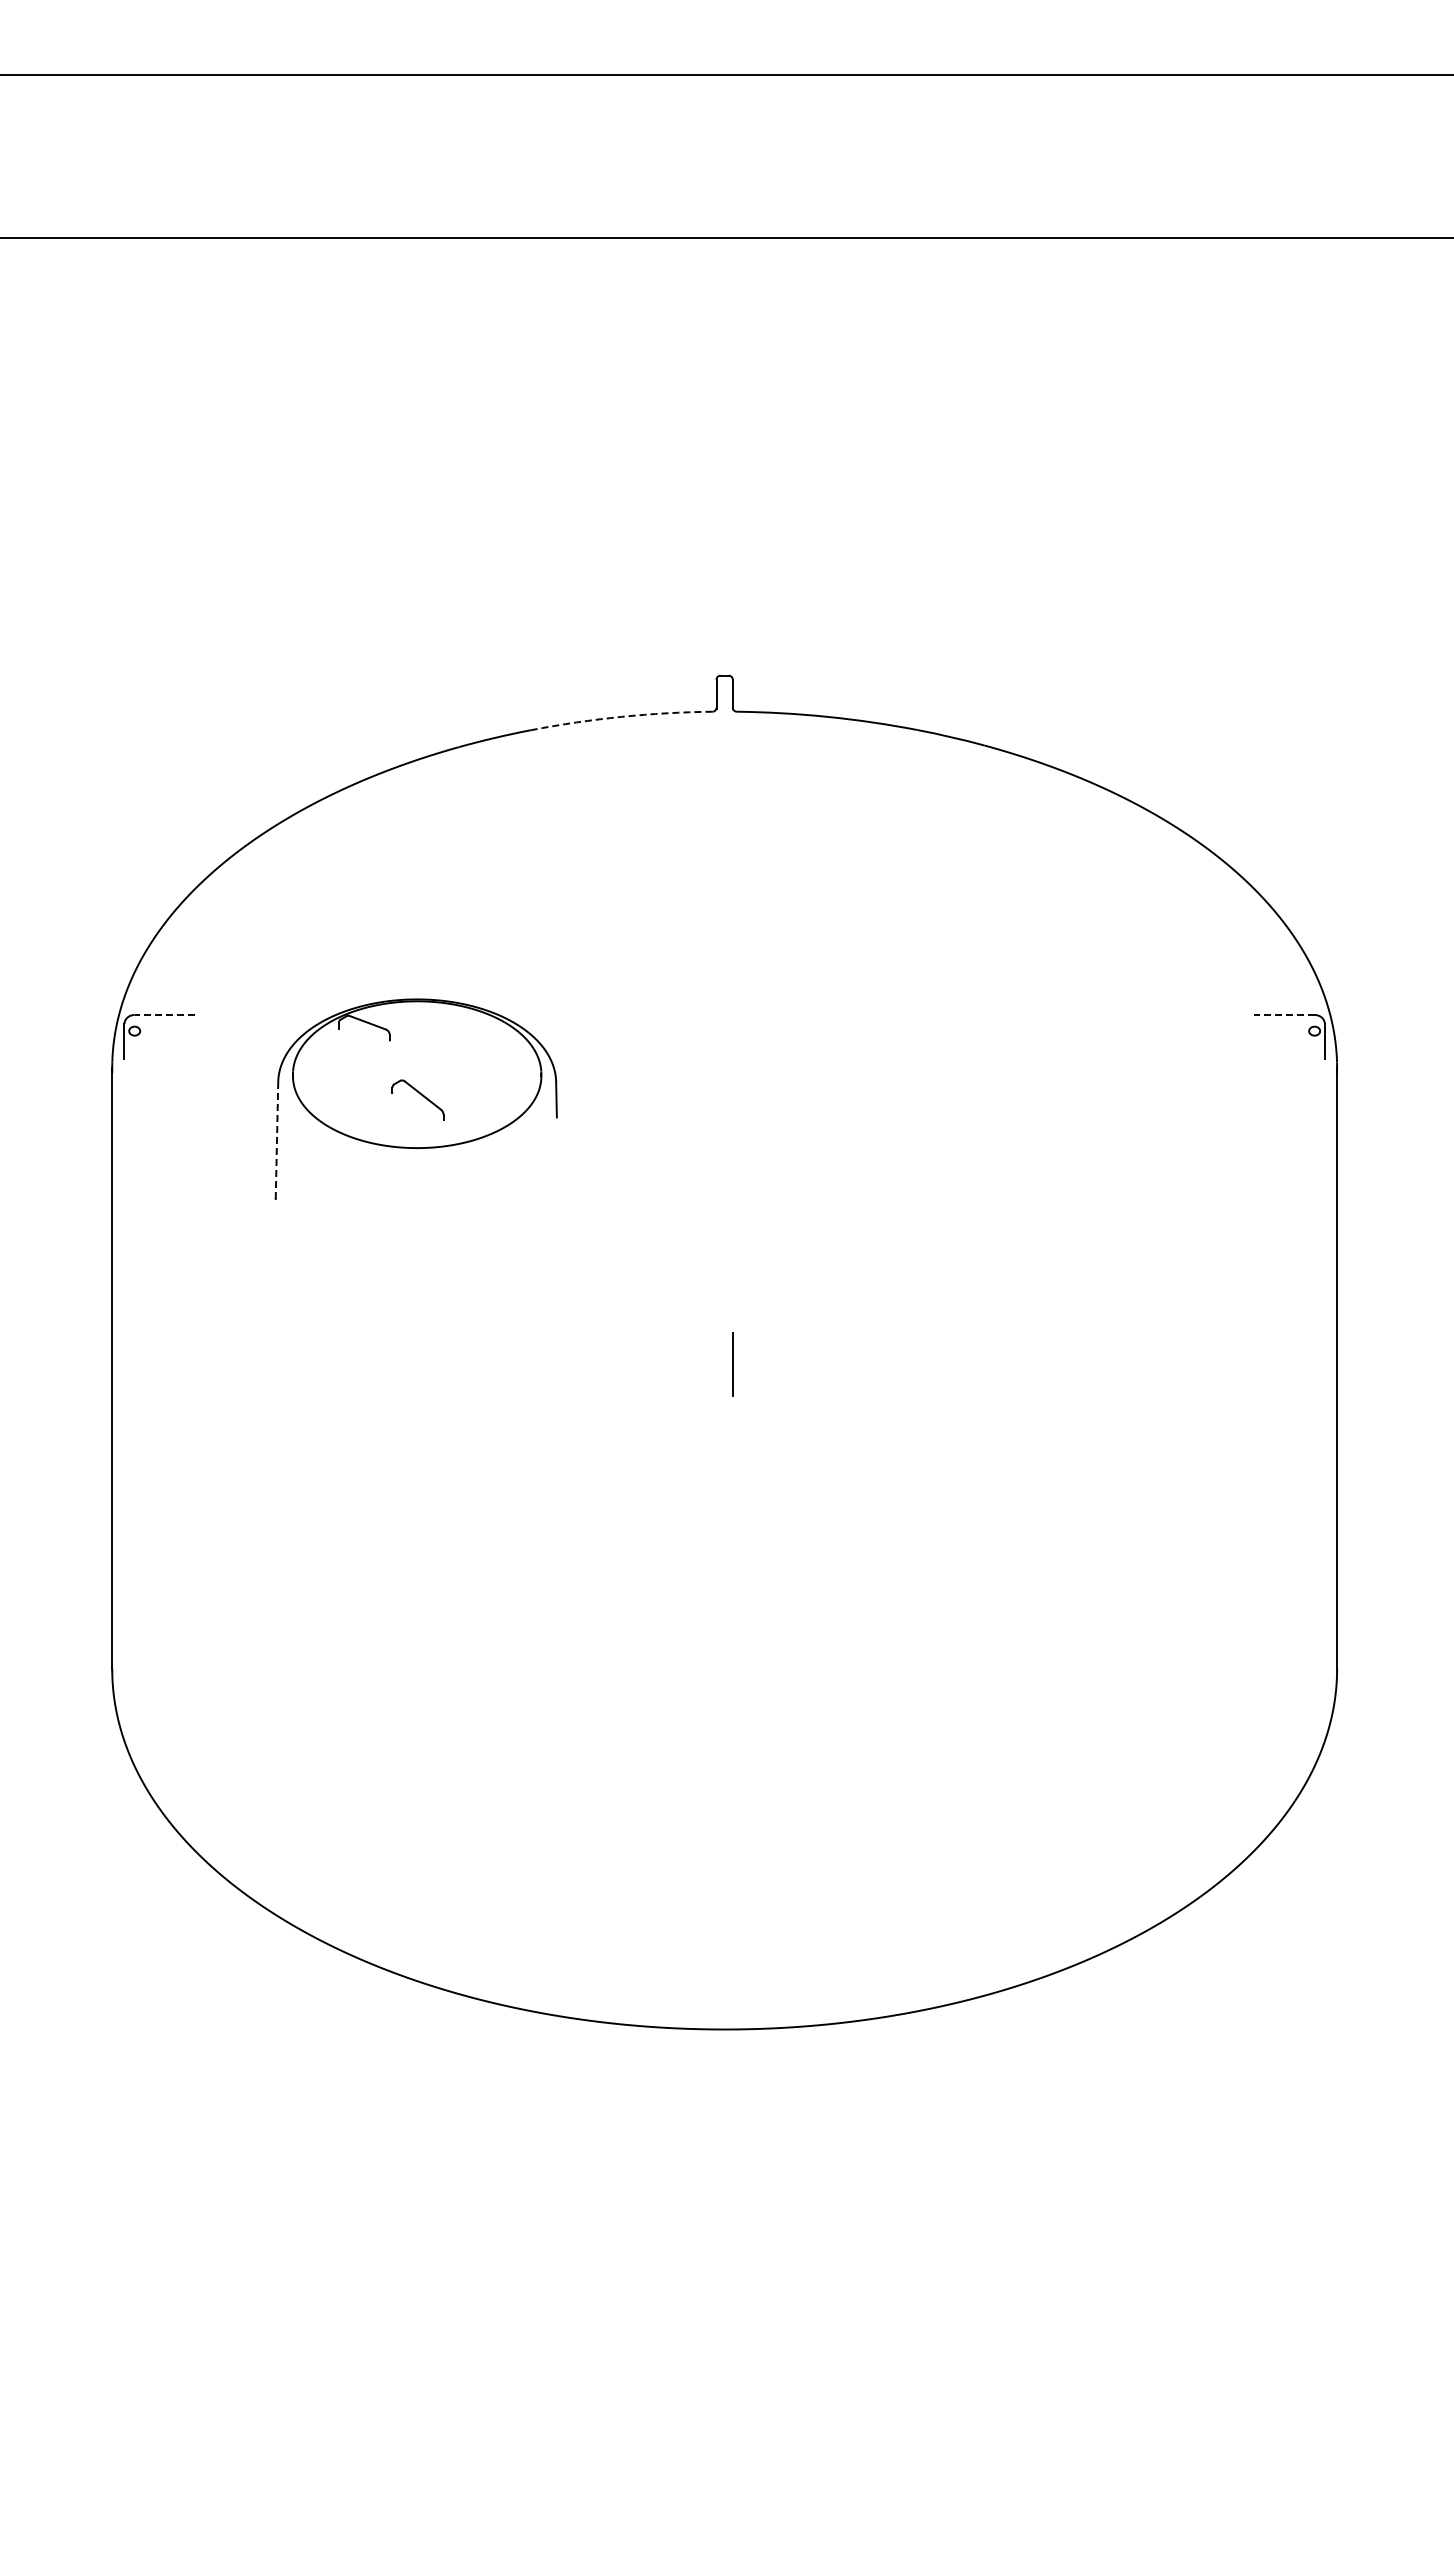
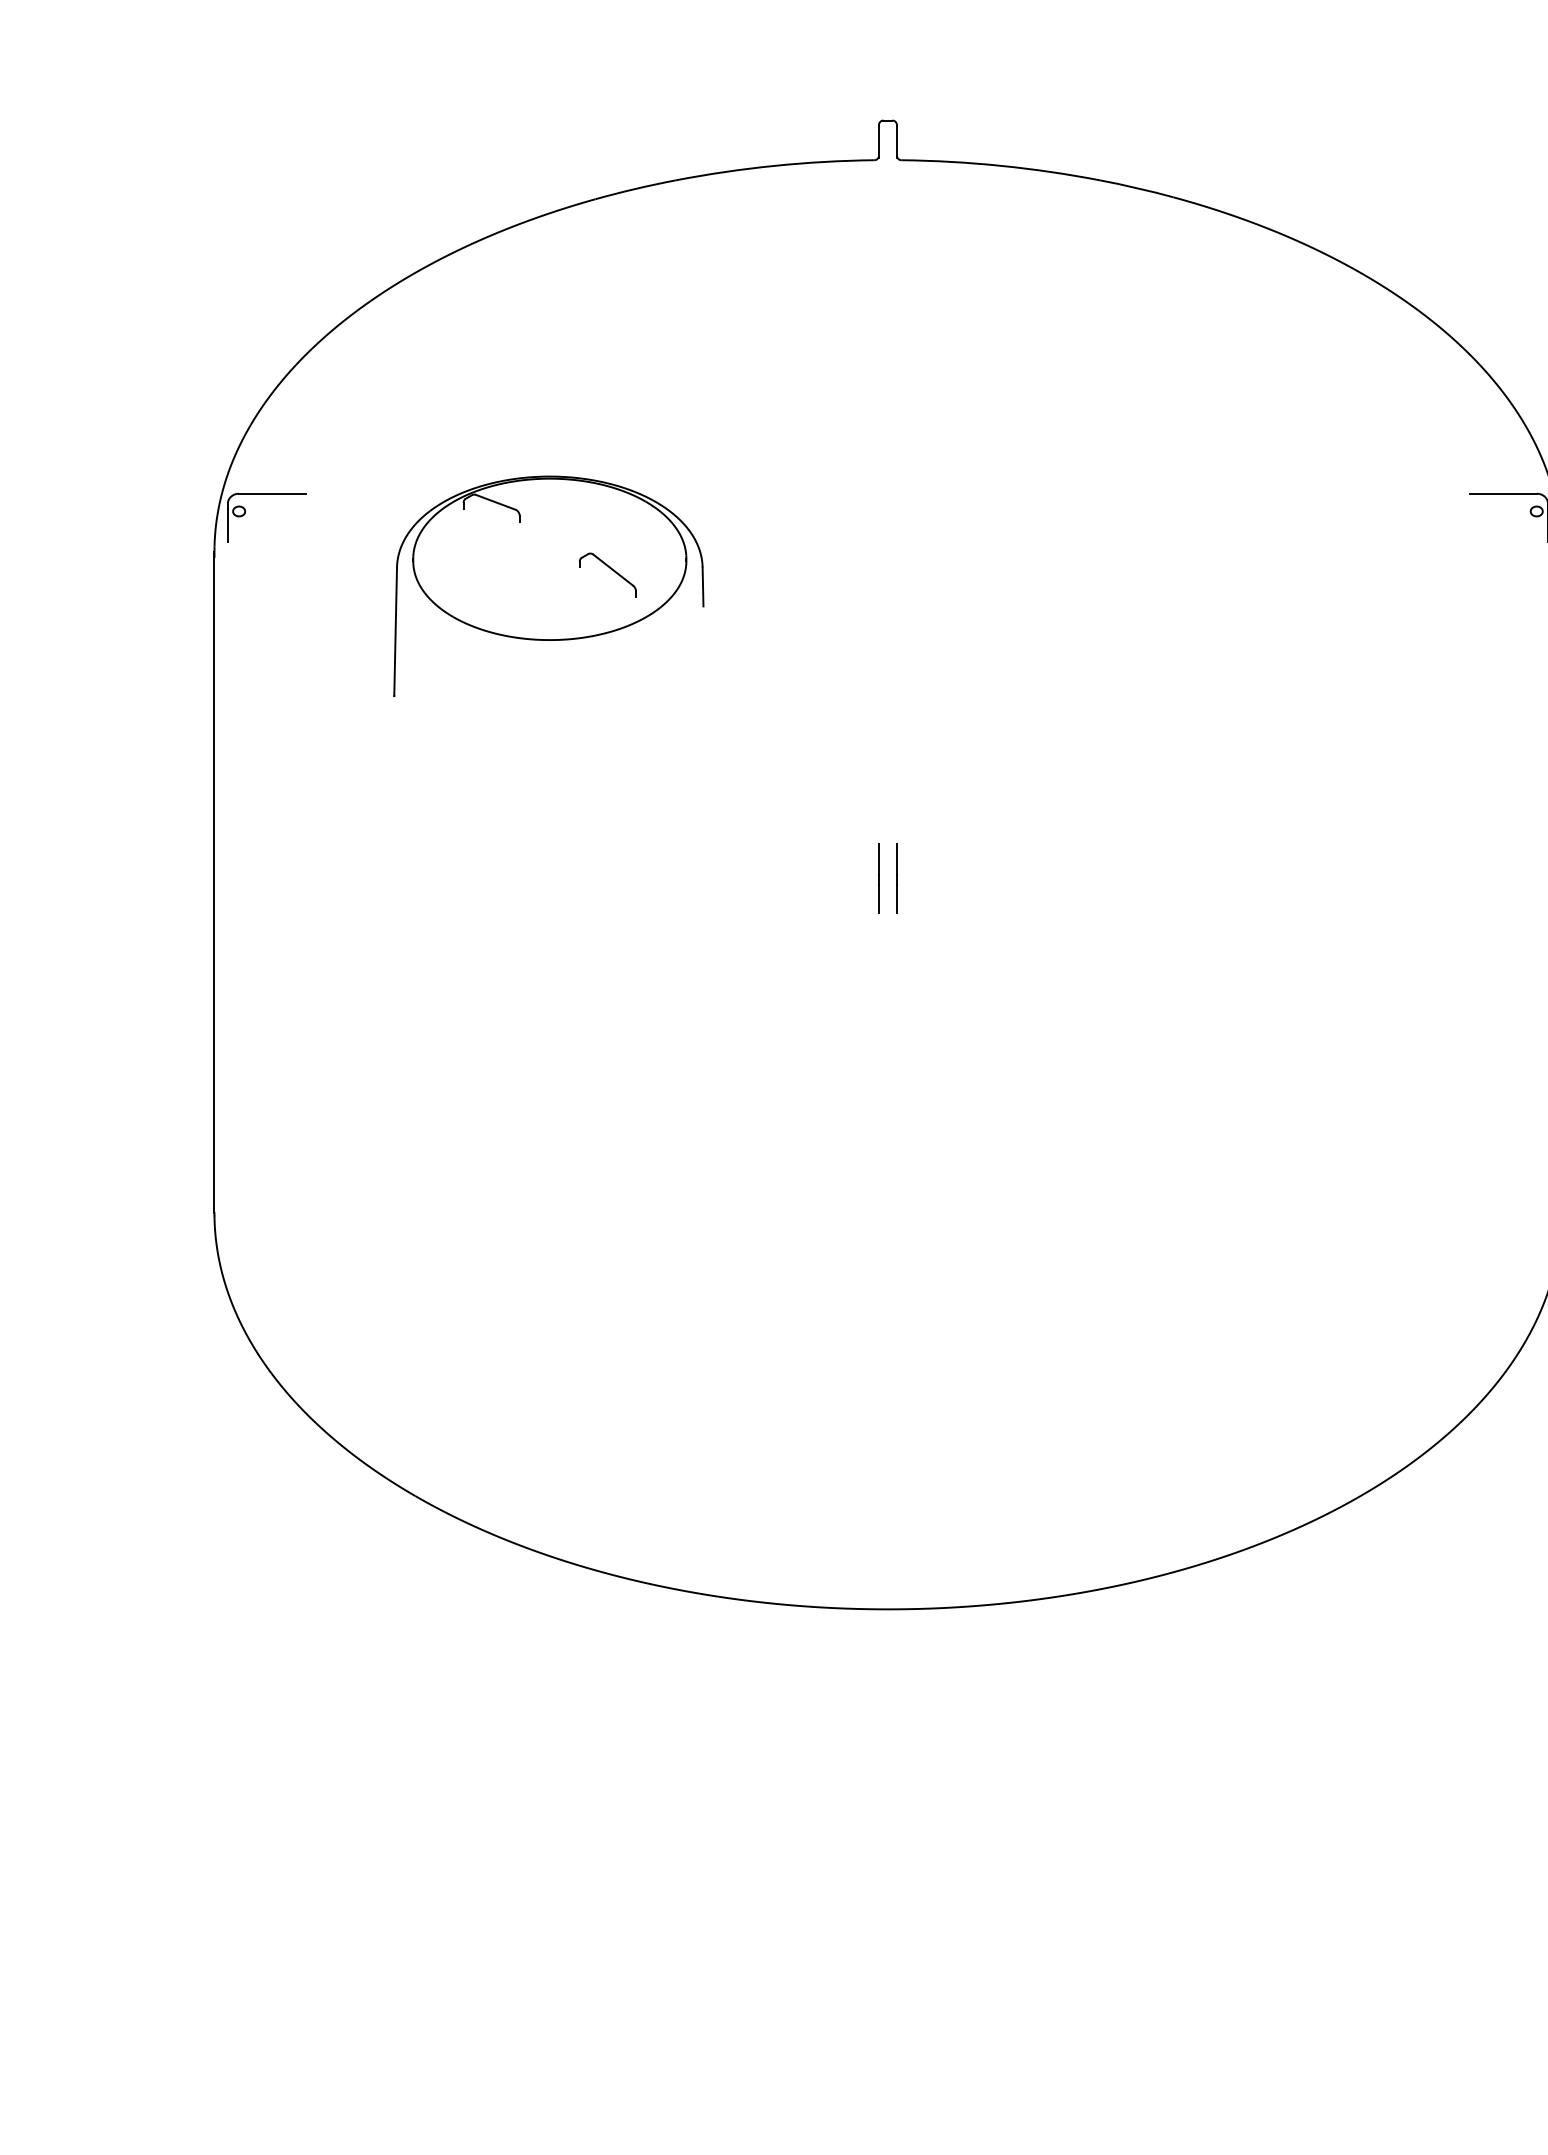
arc: (621, 716) -> (774, 165), dashed -> solid
line: (164, 1015) -> (271, 494), dashed -> solid
line: (1283, 1015) -> (1502, 494), dashed -> solid
part: (417, 1099) -> (607, 574), moved
line: (276, 1140) -> (395, 631), dashed -> solid
line: (716, 1364) -> (878, 878), added

